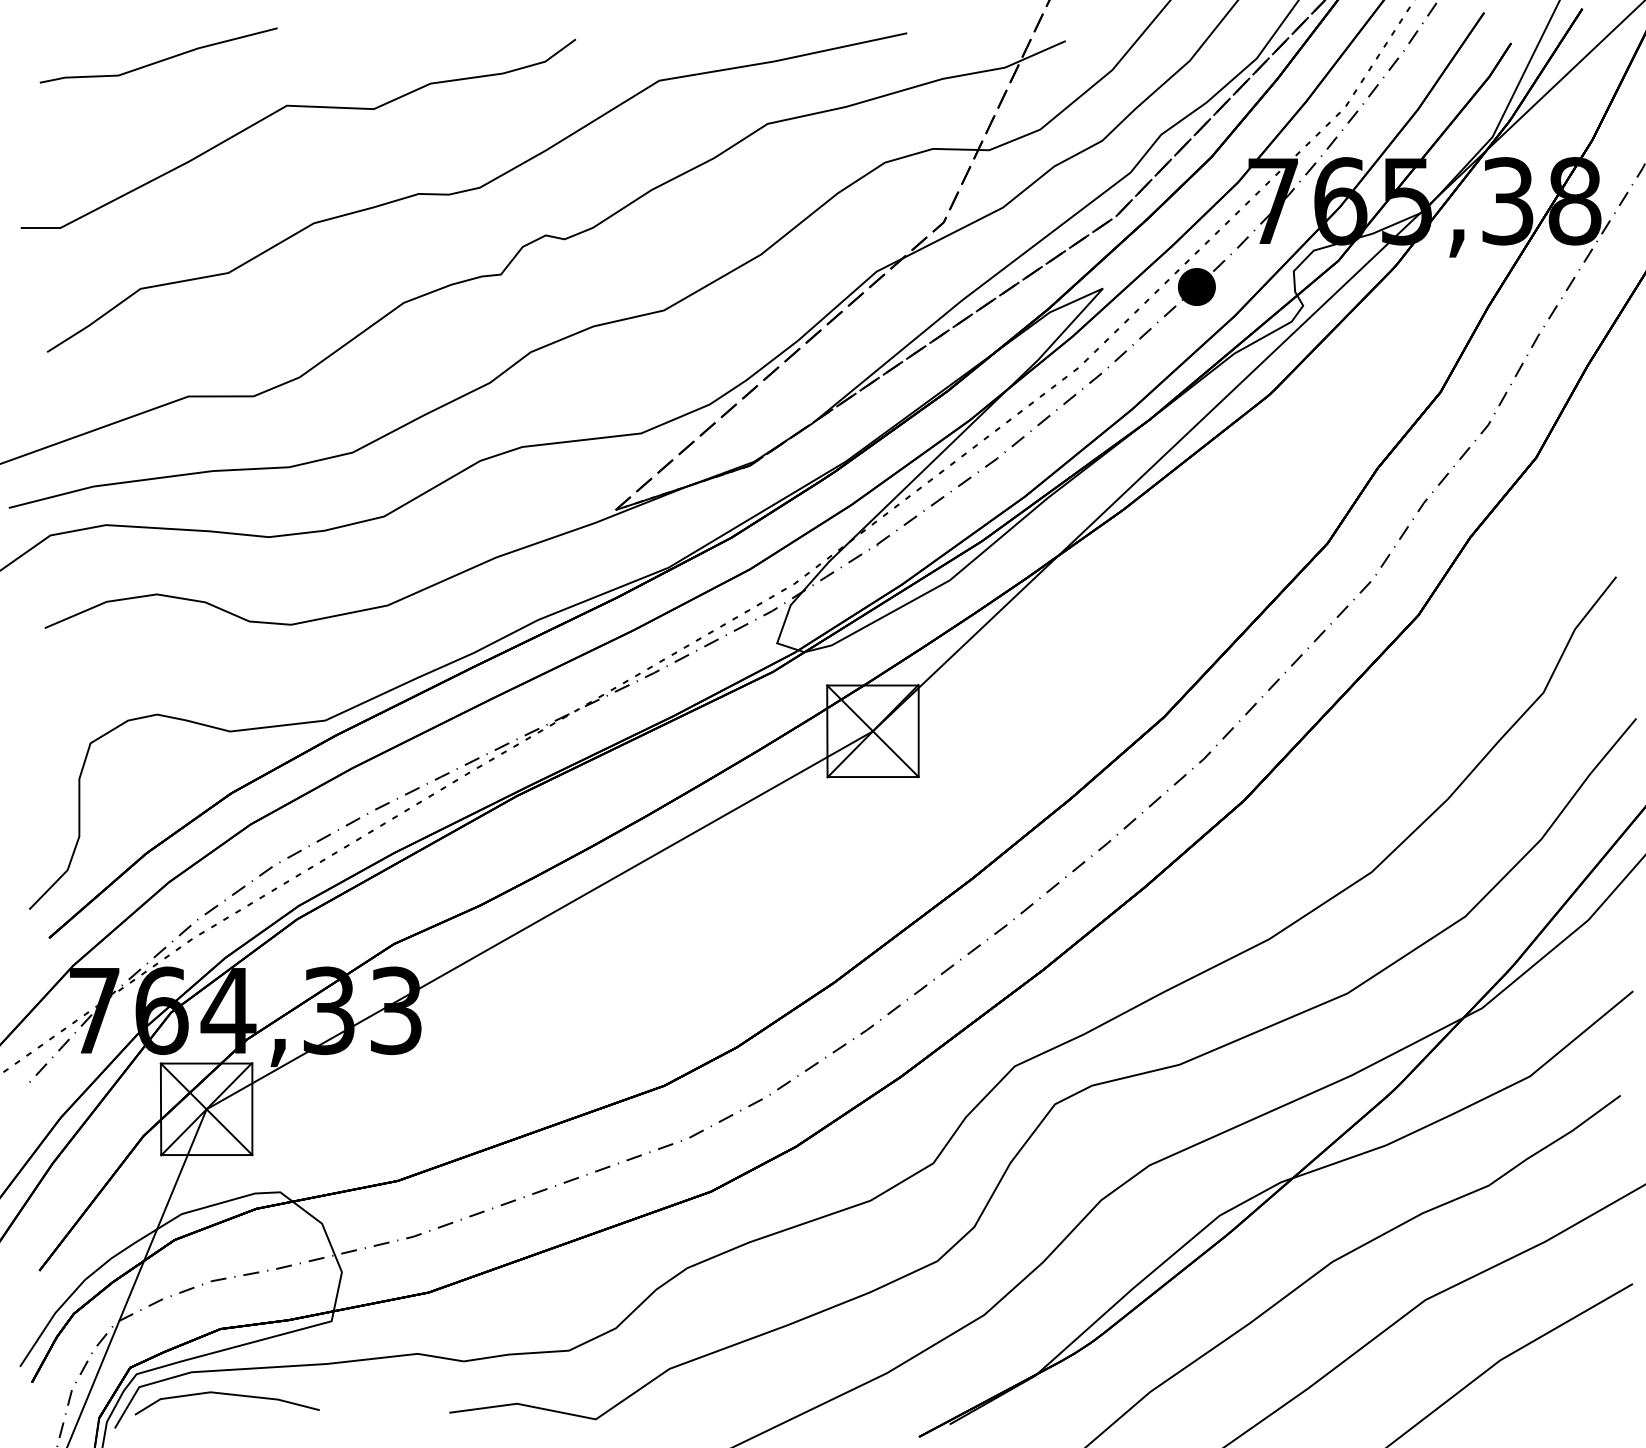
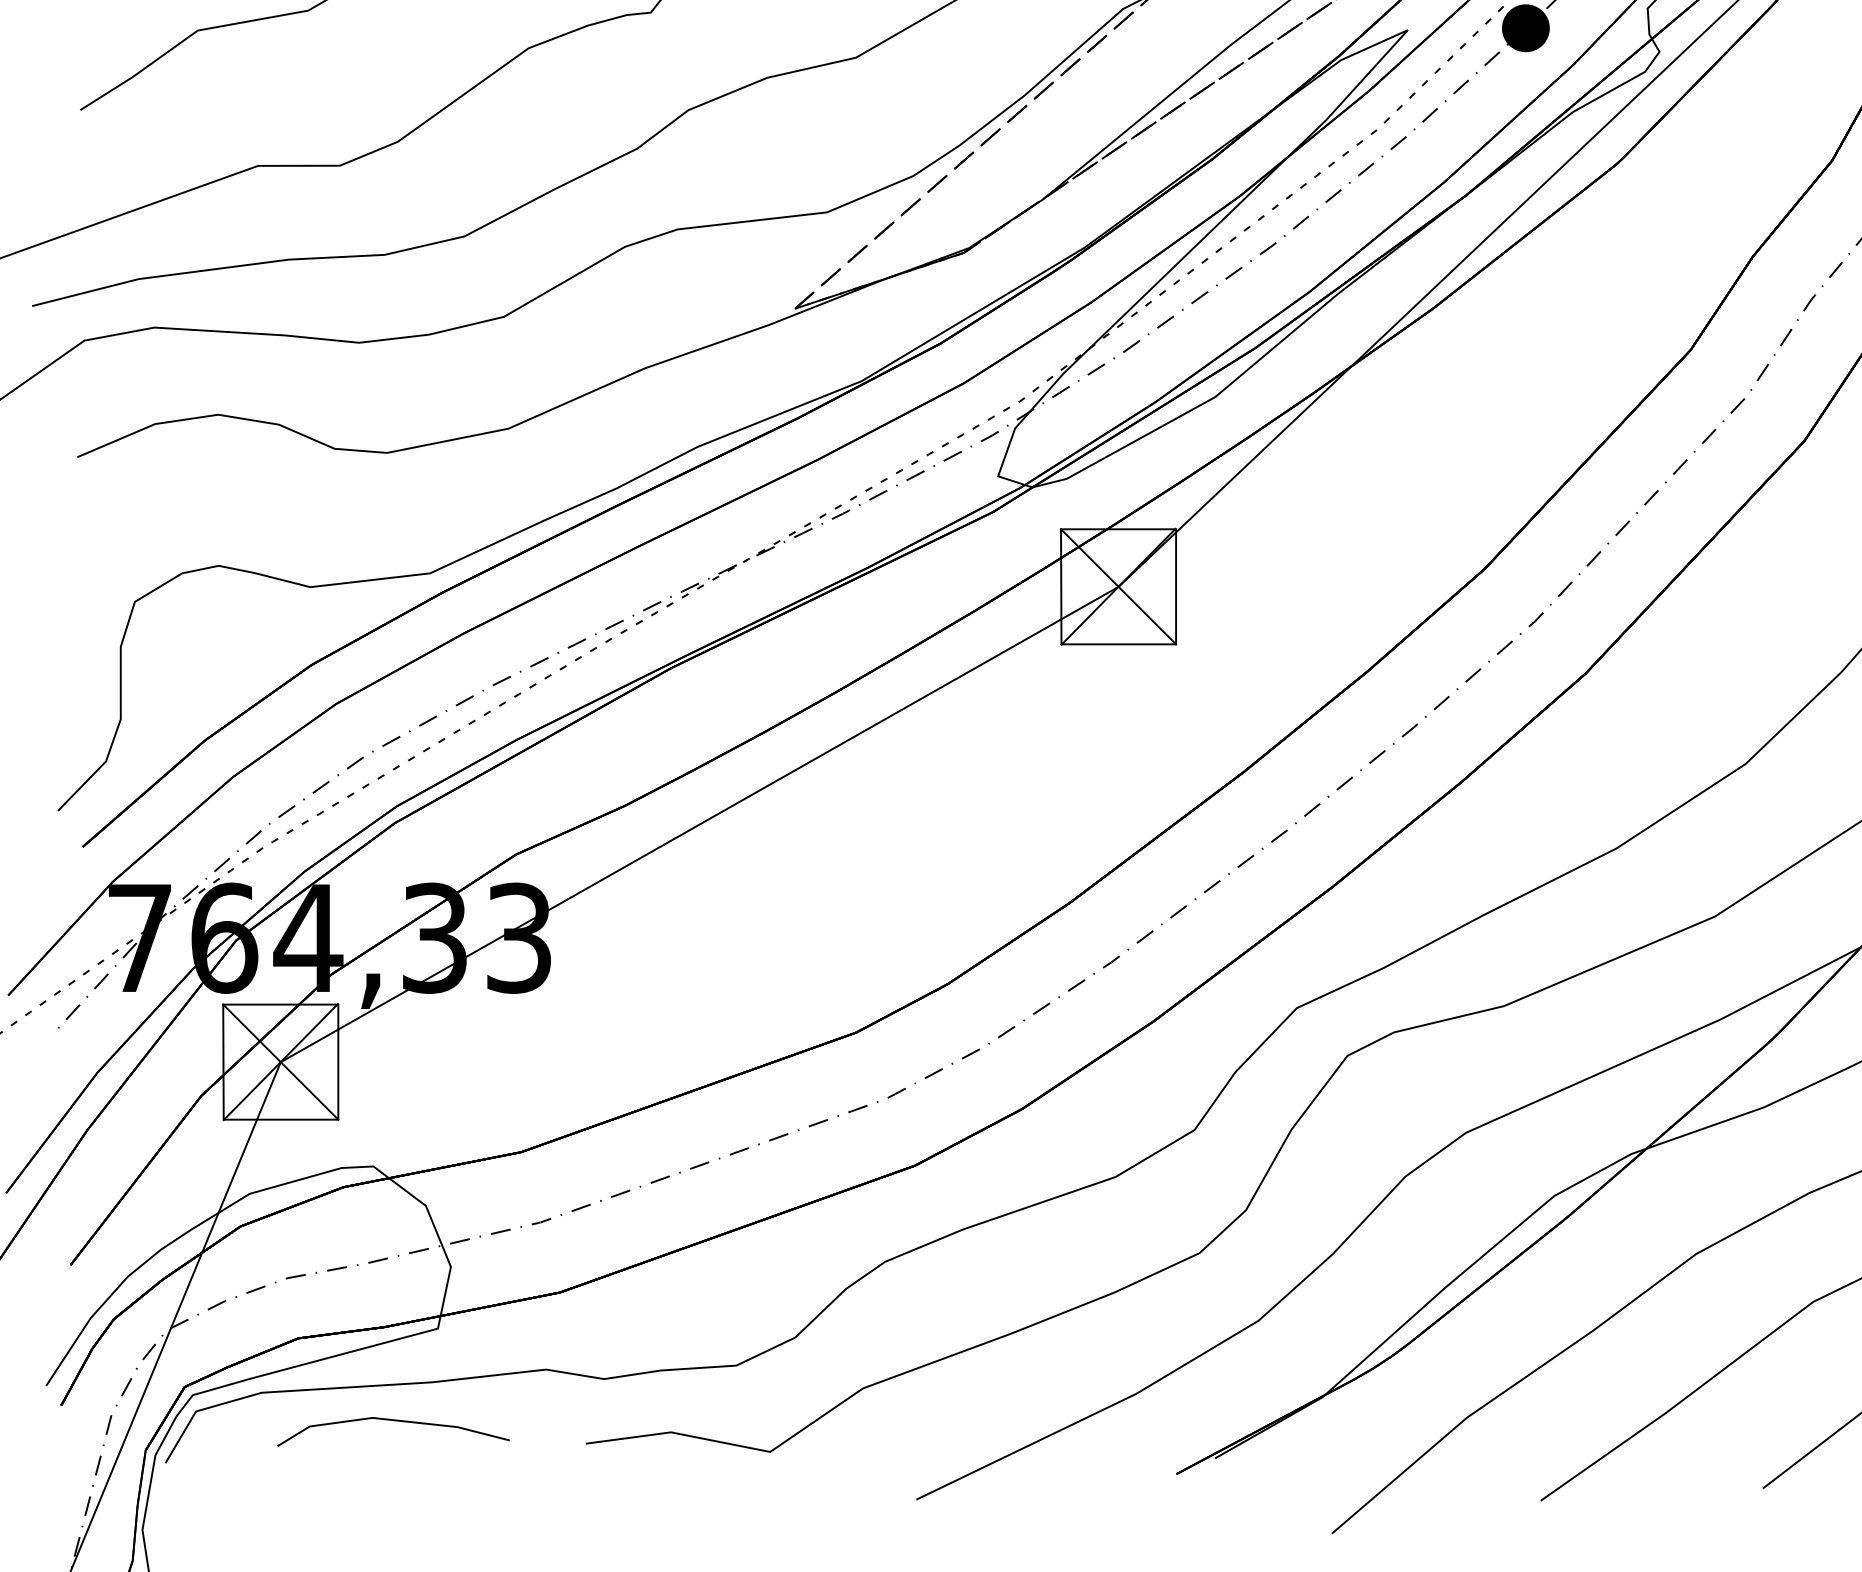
line: (228, 1395) -> (395, 1421), moved

